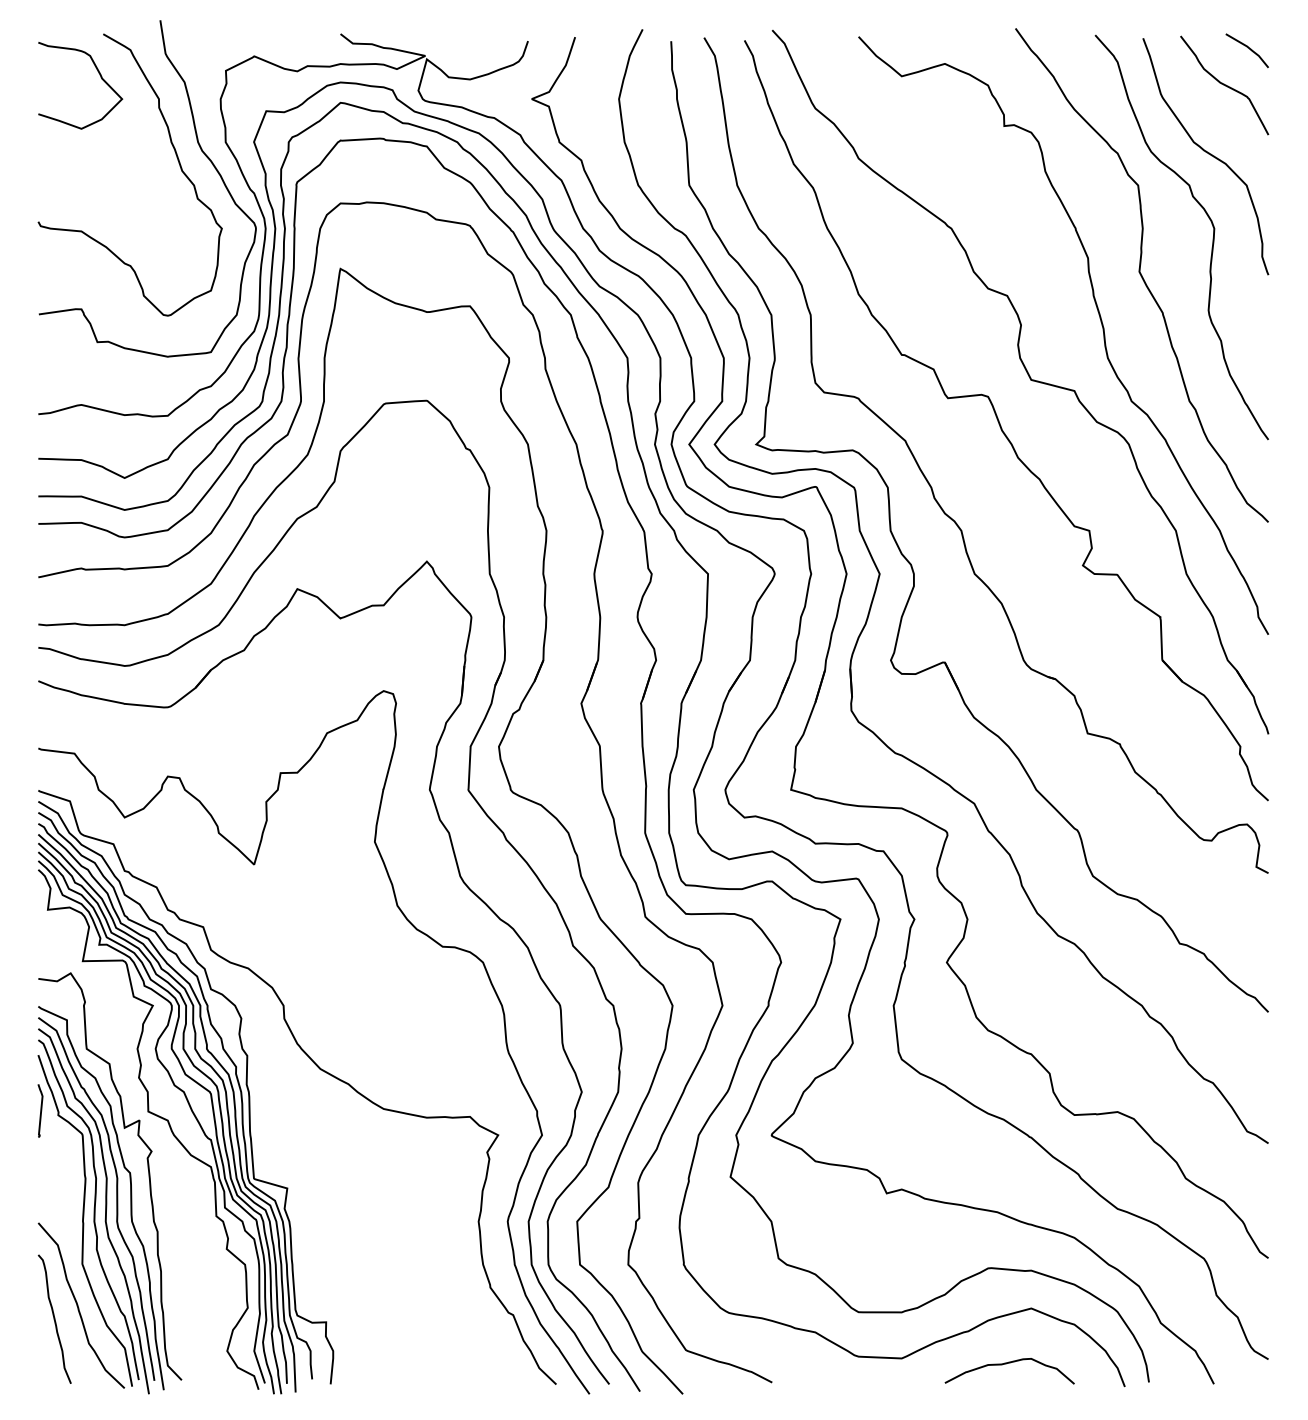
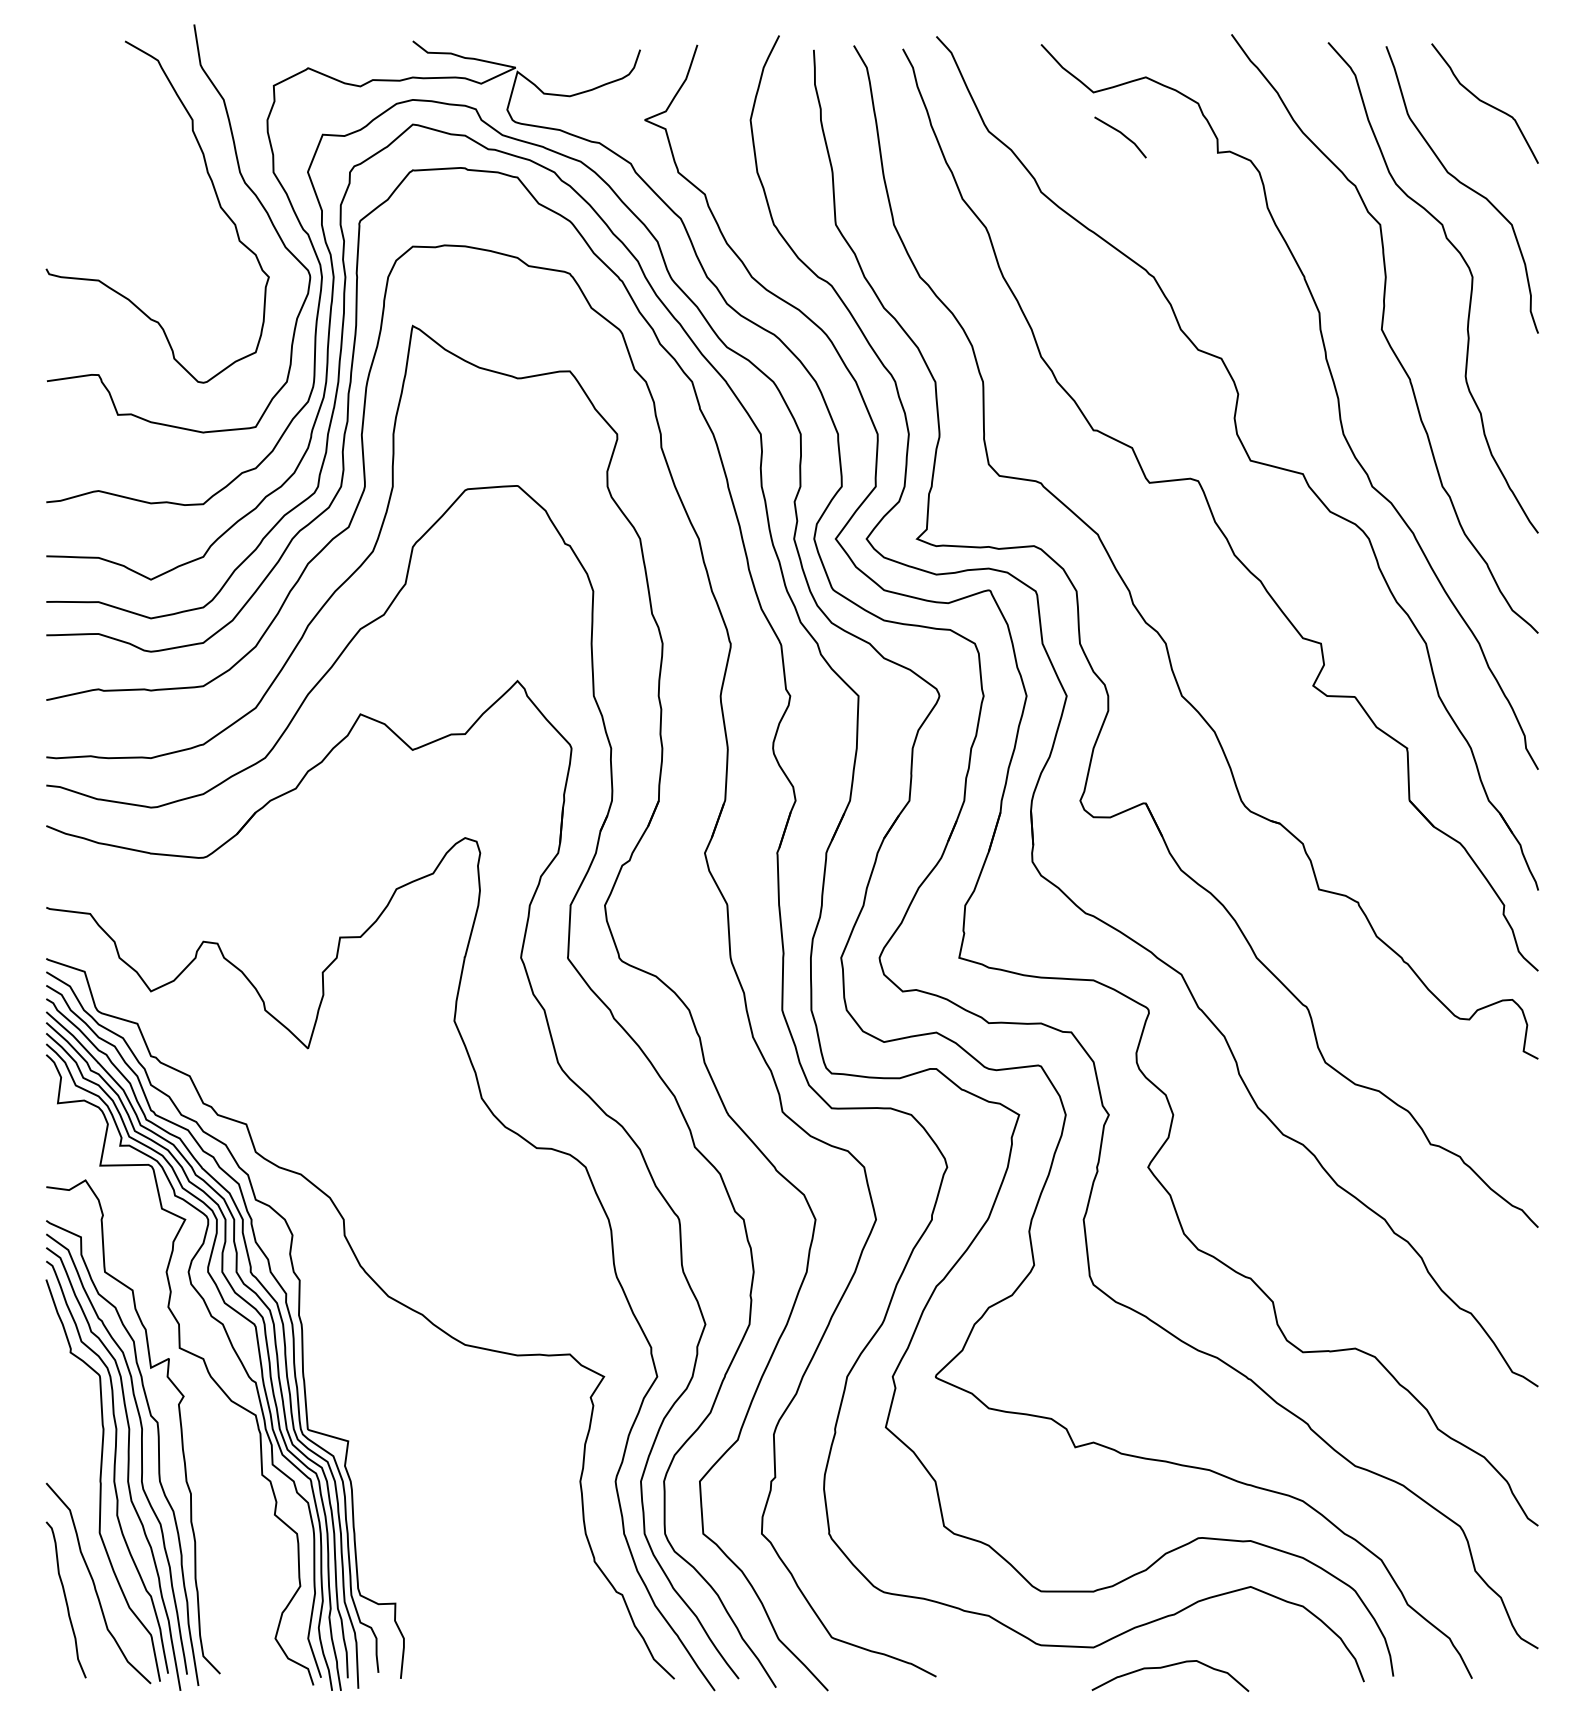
line: (1248, 49) -> (1122, 135), moved
curve: (101, 78) -> (122, 95), removed
curve: (40, 1111) -> (48, 1347), removed
curve: (1006, 1364) -> (1166, 1667), moved

